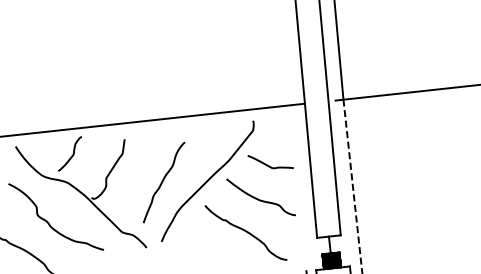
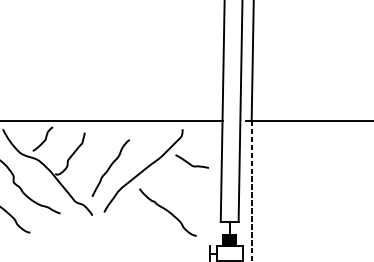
curve: (258, 198) -> (180, 187), removed

